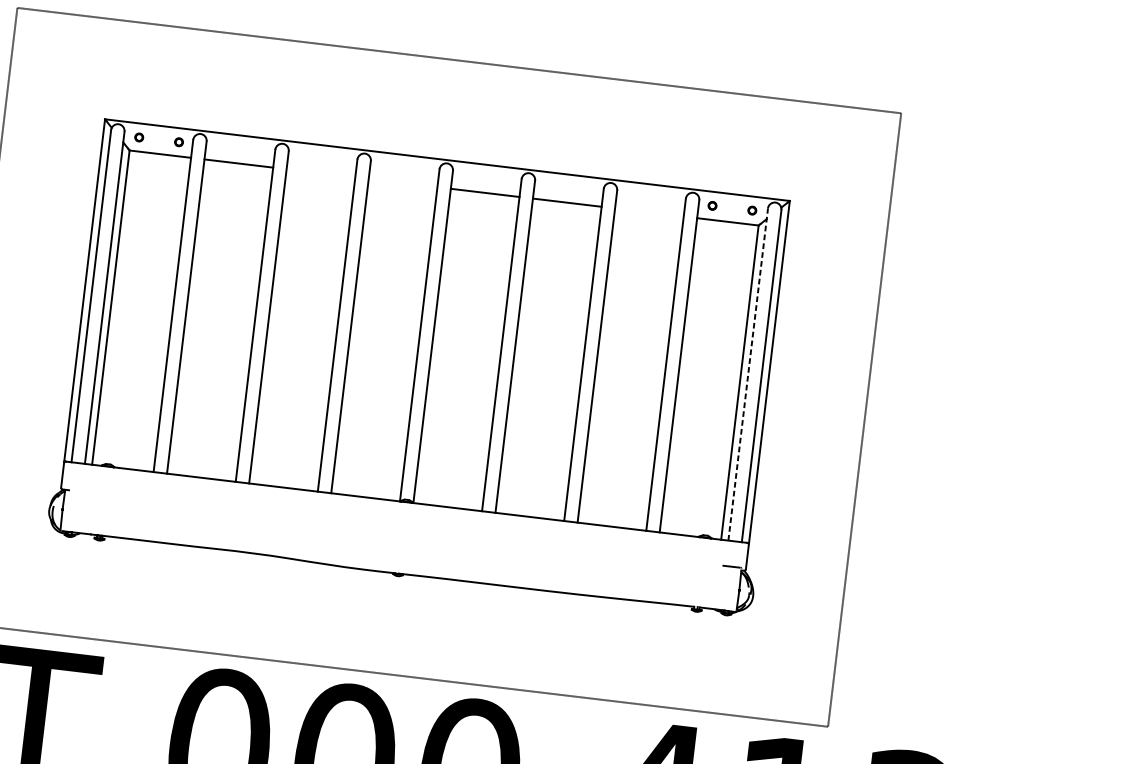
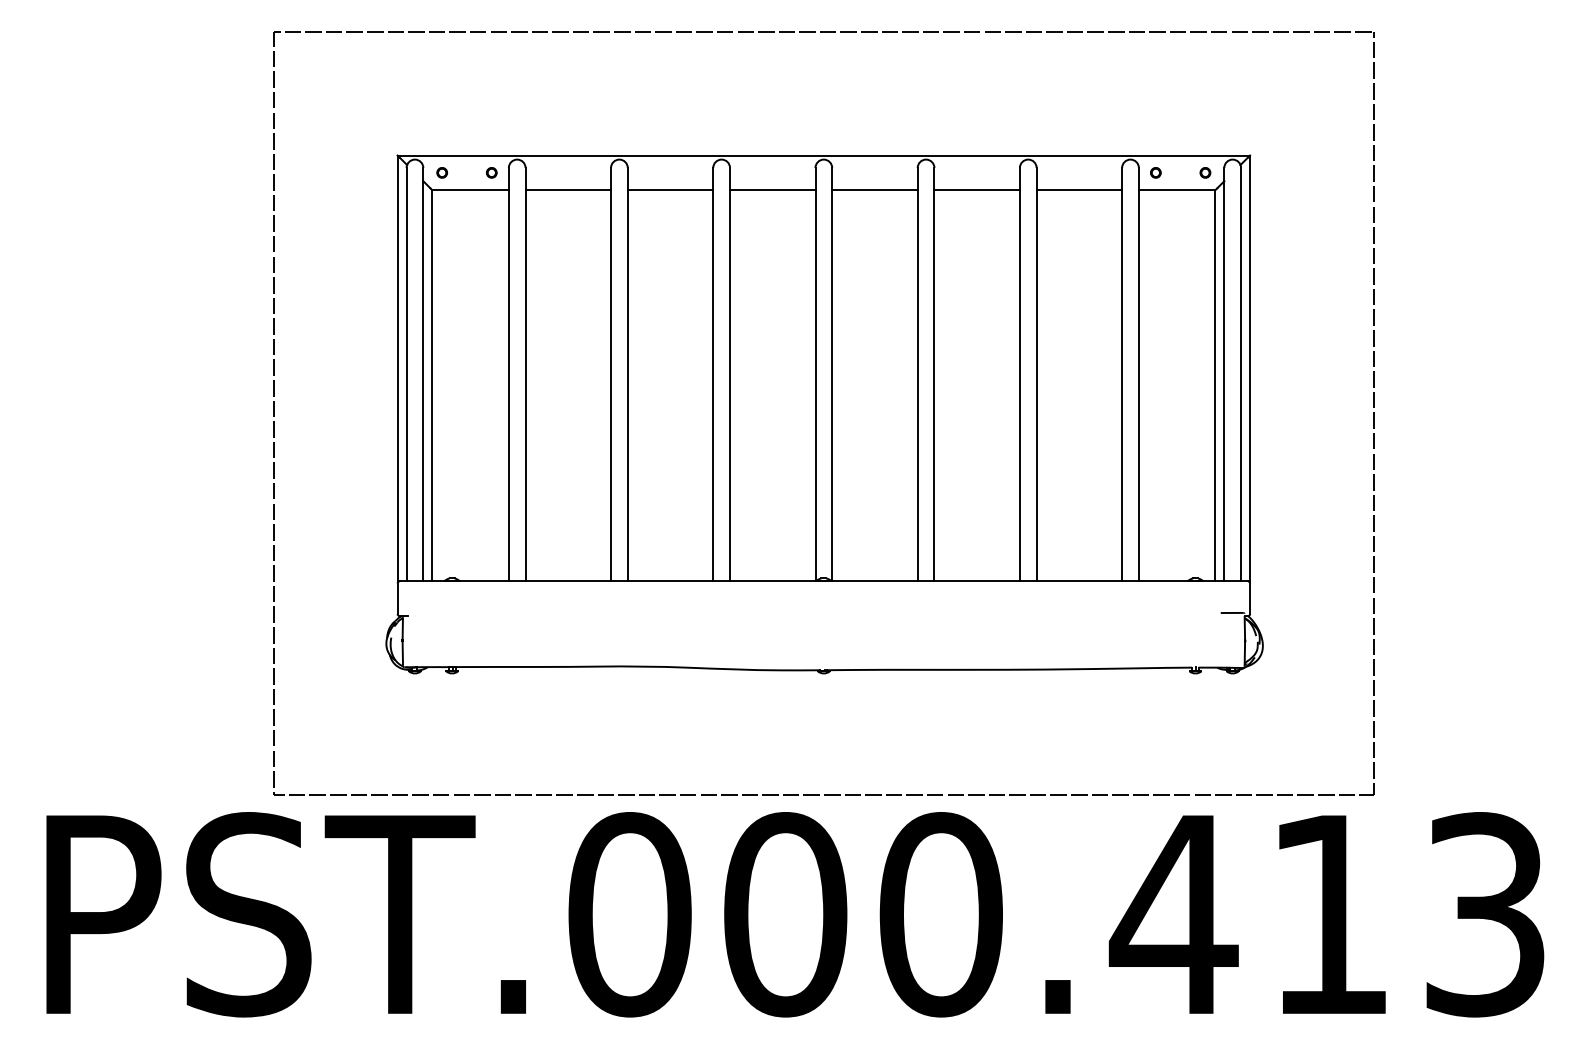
line: (320, 173) -> (670, 190), added
line: (402, 183) -> (772, 190), added
line: (649, 212) -> (1079, 190), added
line: (748, 374) -> (1224, 374), dashed -> solid

